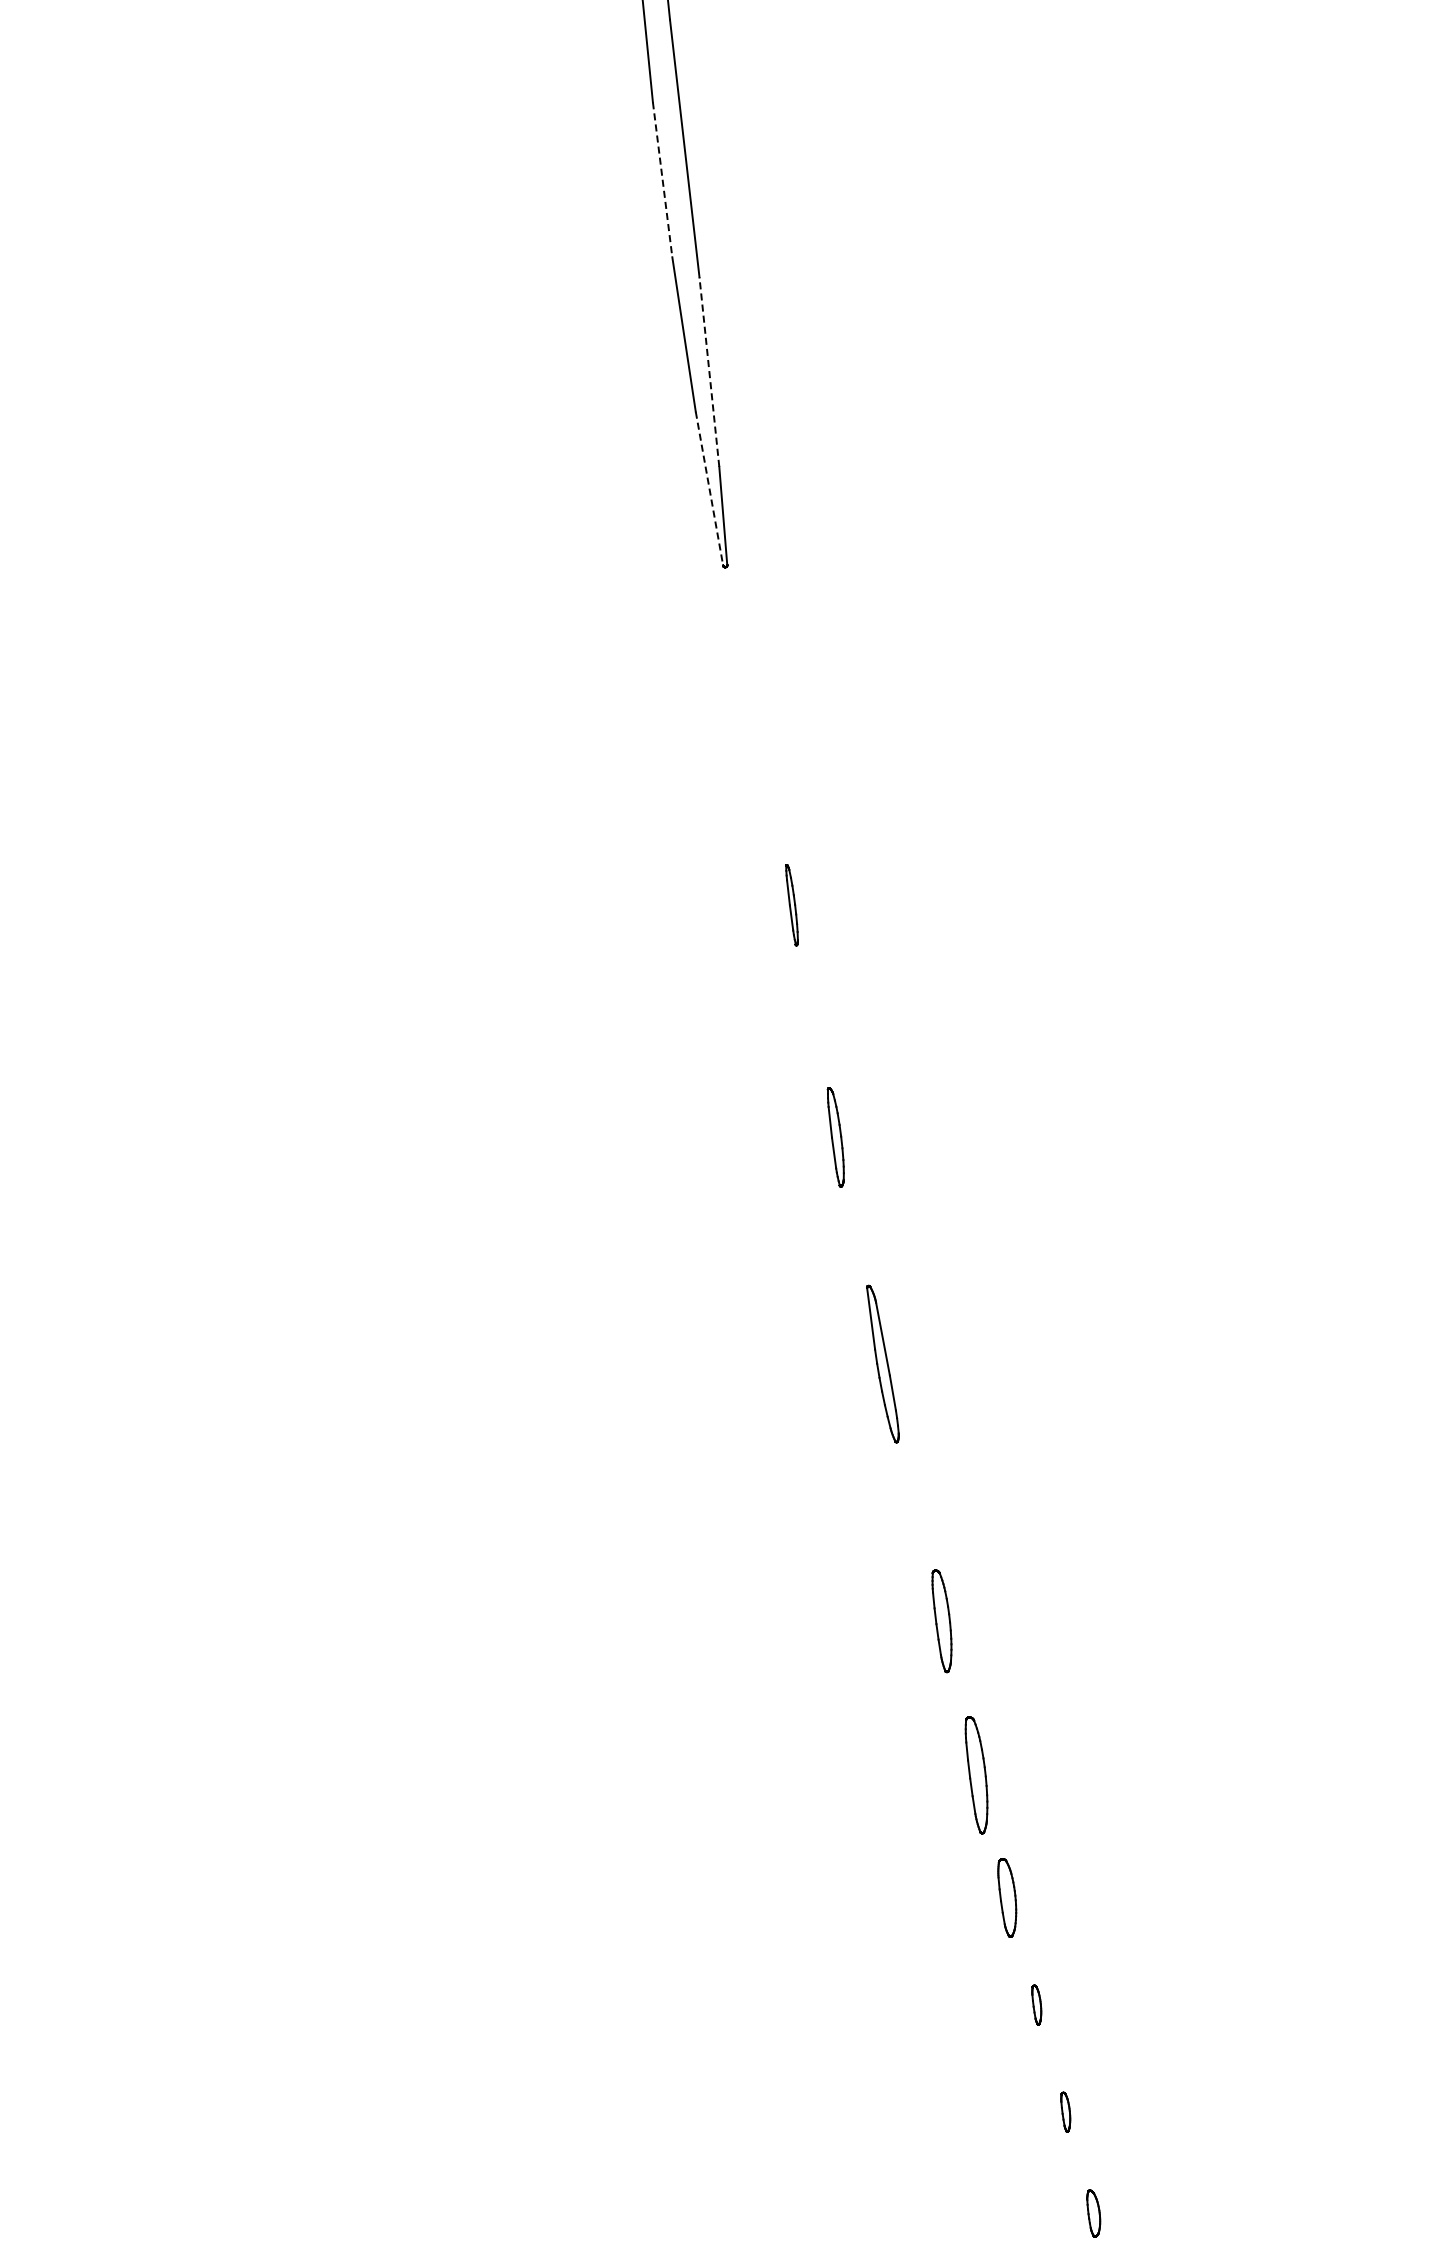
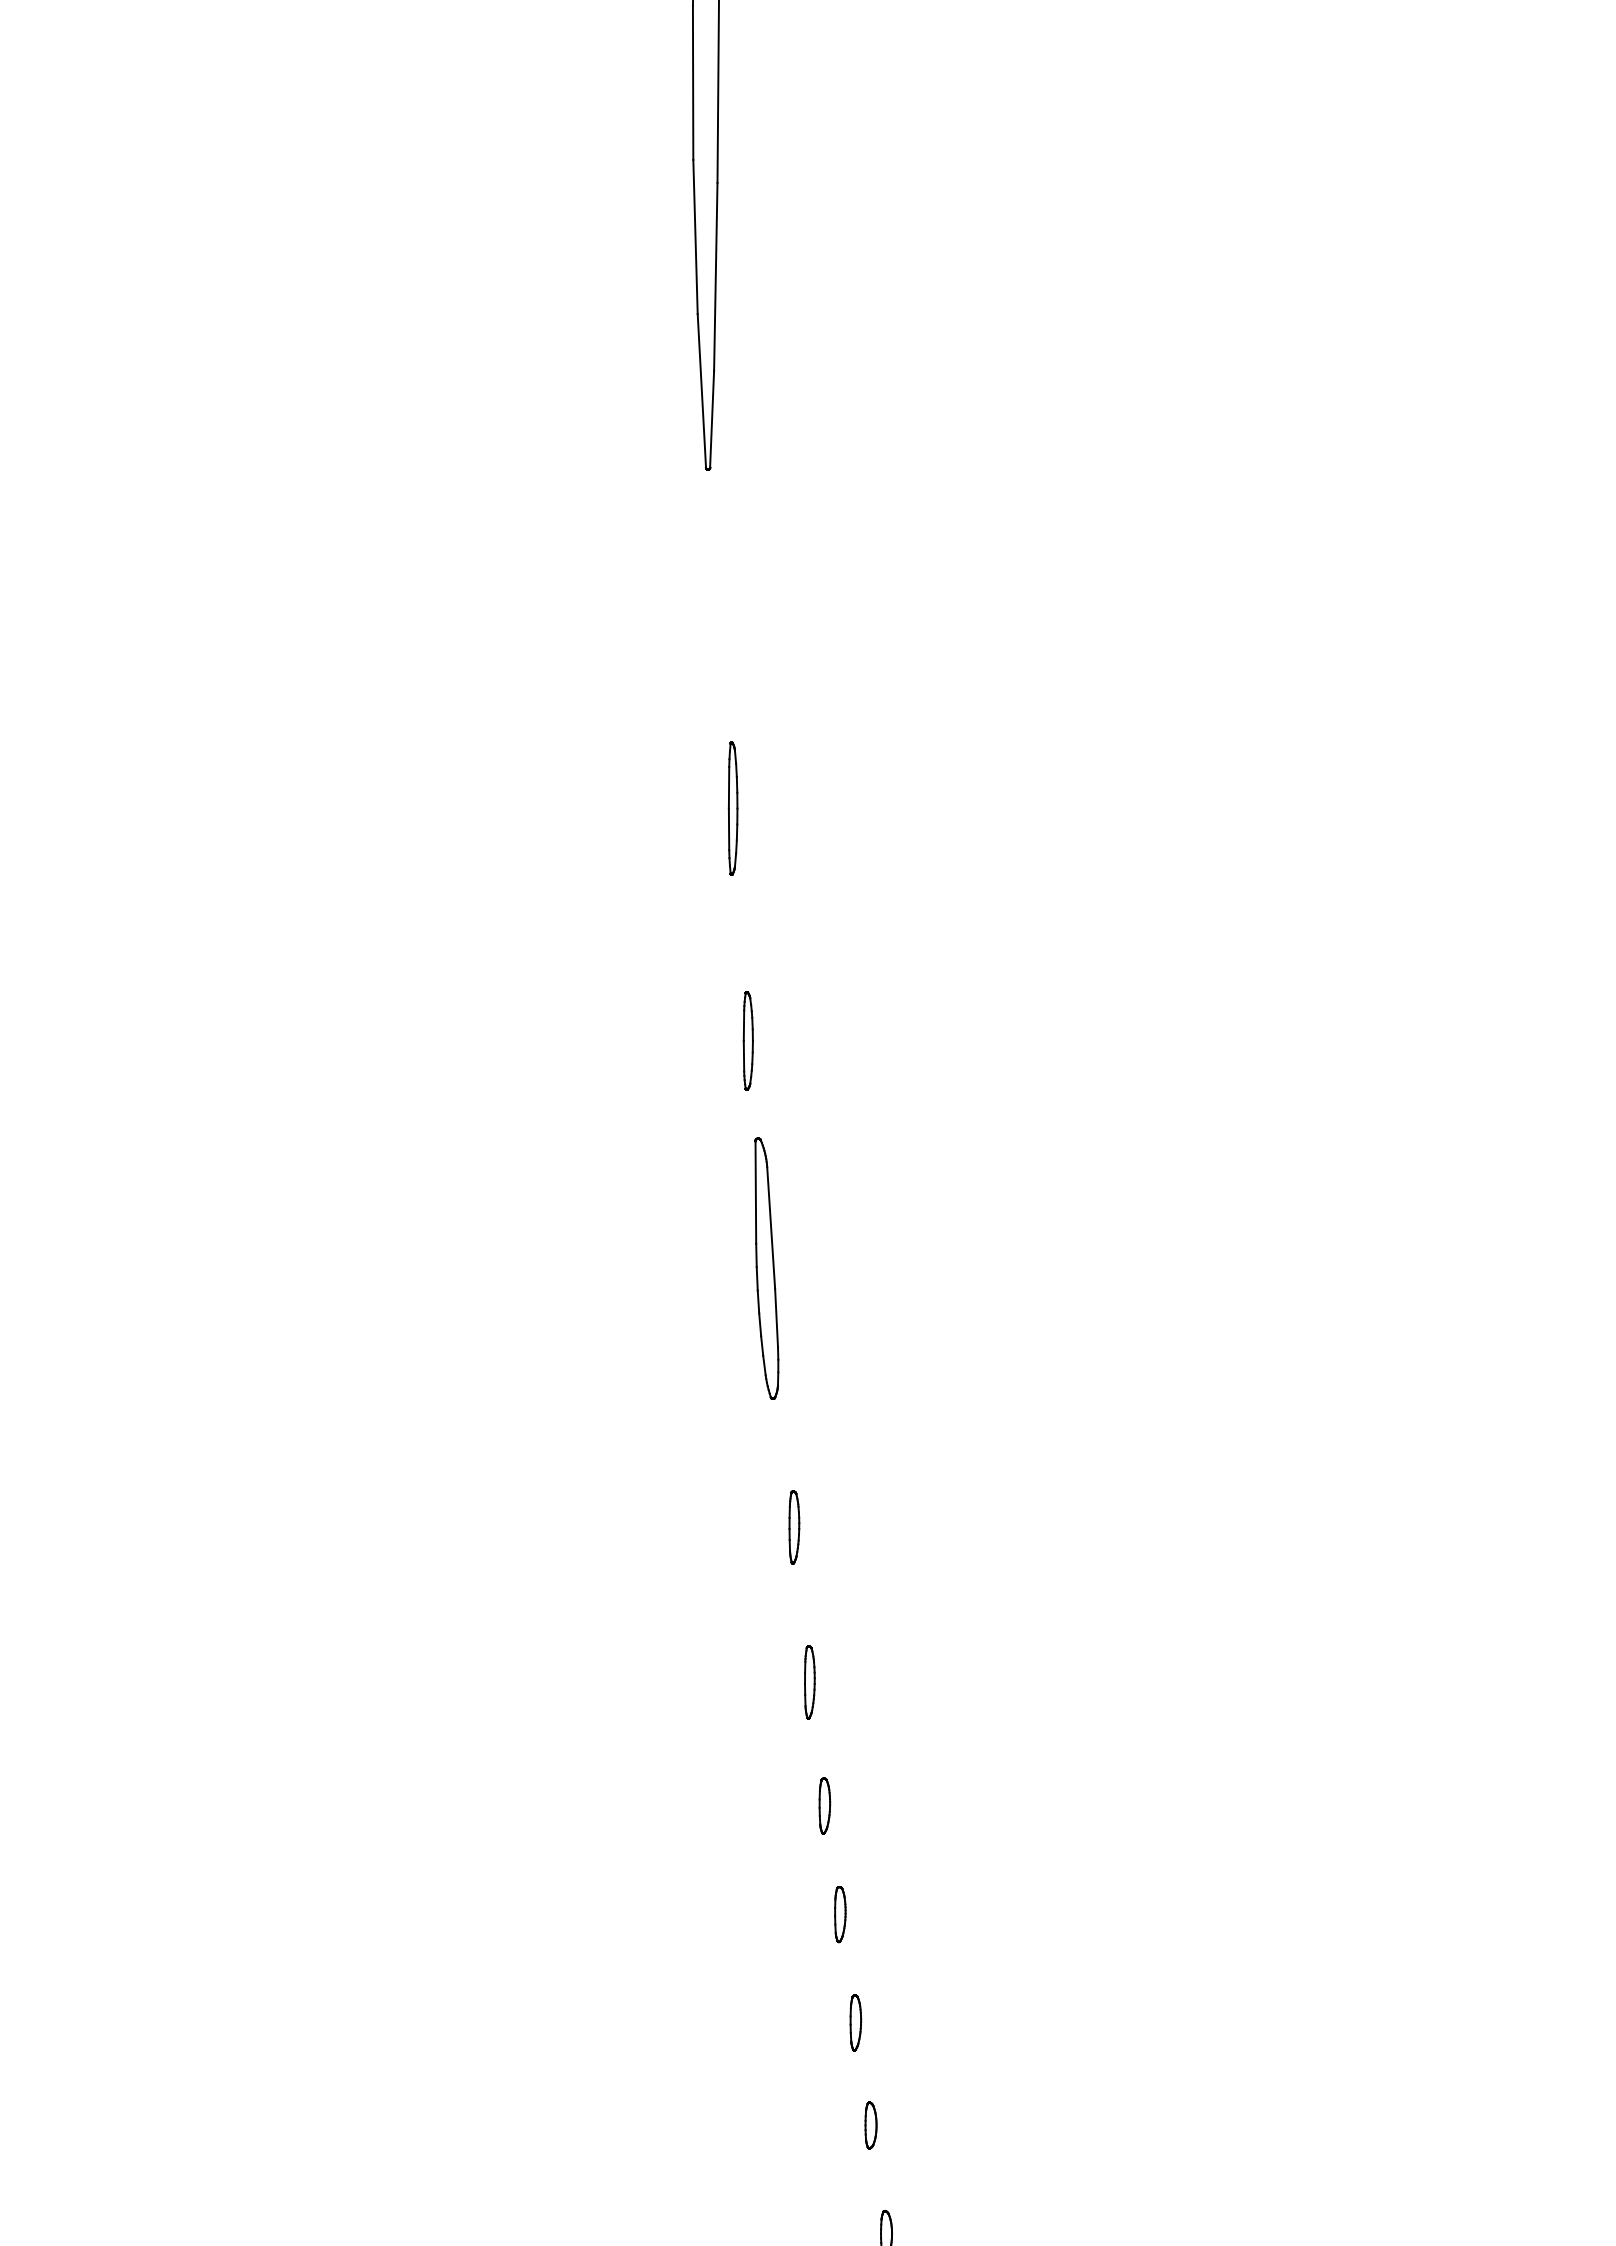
line: (663, 180) -> (693, 83), dashed -> solid
line: (709, 371) -> (715, 276), dashed -> solid
line: (709, 489) -> (701, 391), dashed -> solid
part: (791, 905) -> (732, 808), size x1.67
part: (882, 1363) -> (766, 1268), size x1.67
part: (943, 1621) -> (794, 1527), size x0.71
part: (977, 1775) -> (809, 1682), size x0.62
part: (1007, 1897) -> (824, 1805), size x0.71
part: (1037, 2004) -> (840, 1914), size x1.43
part: (1065, 2111) -> (855, 2022), size x1.43

